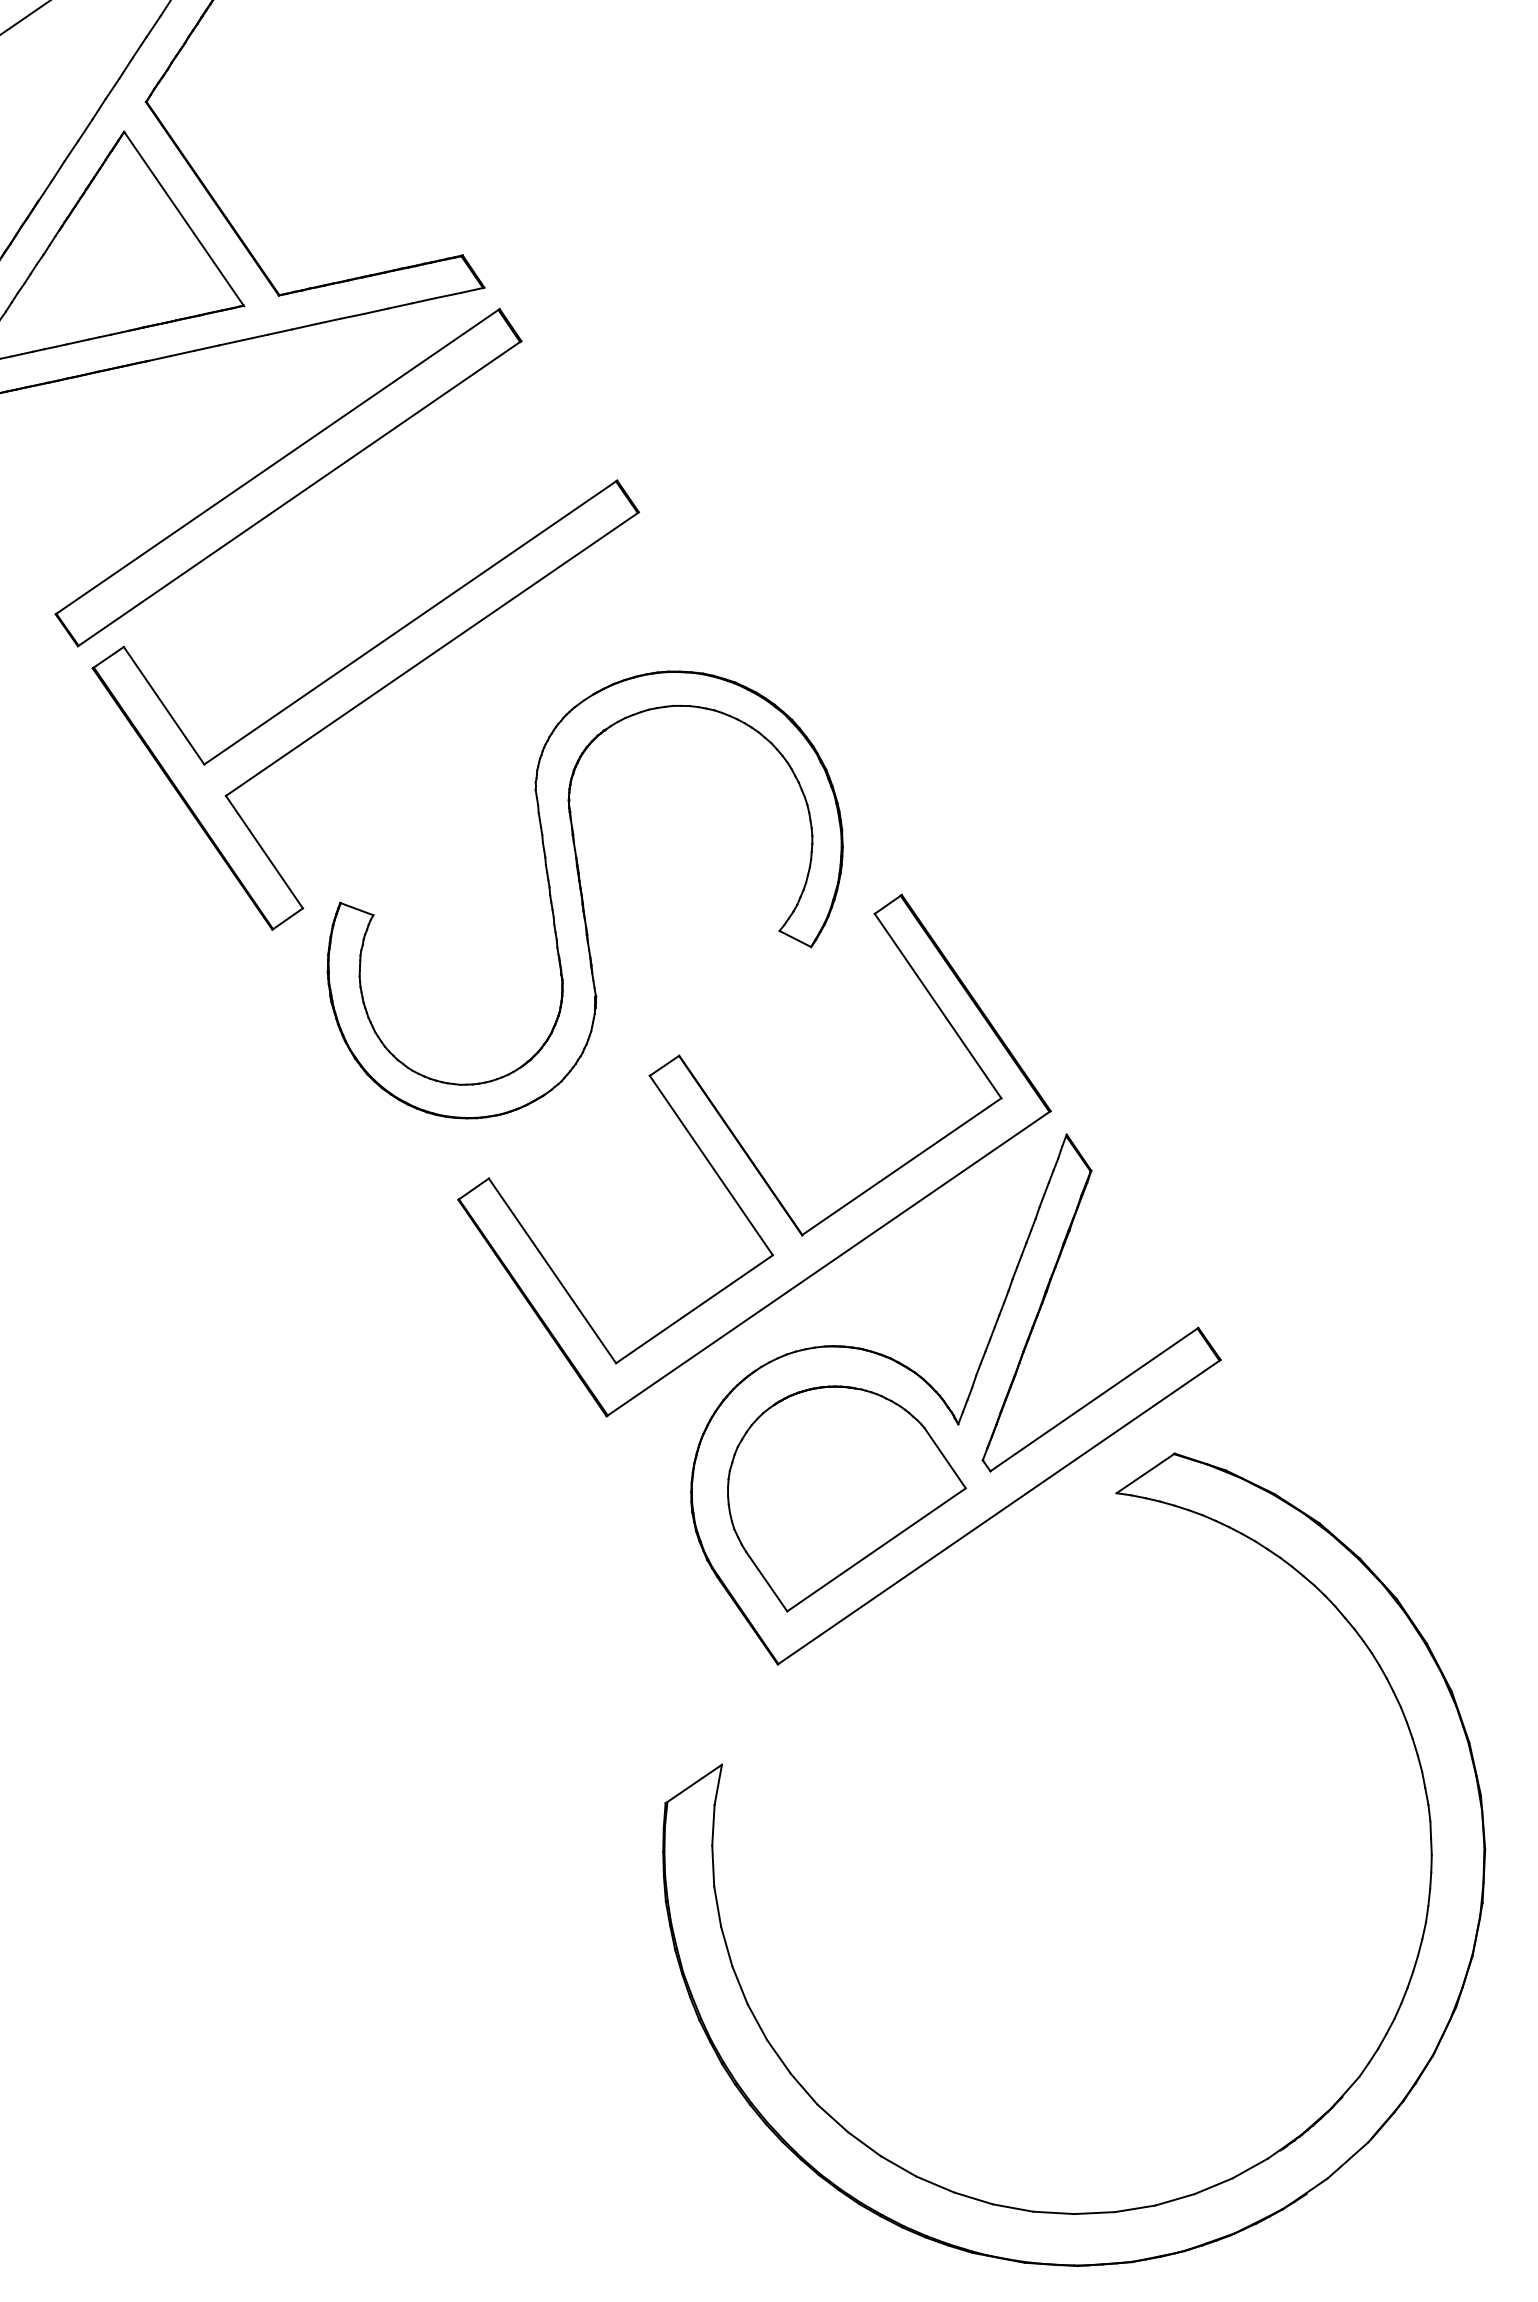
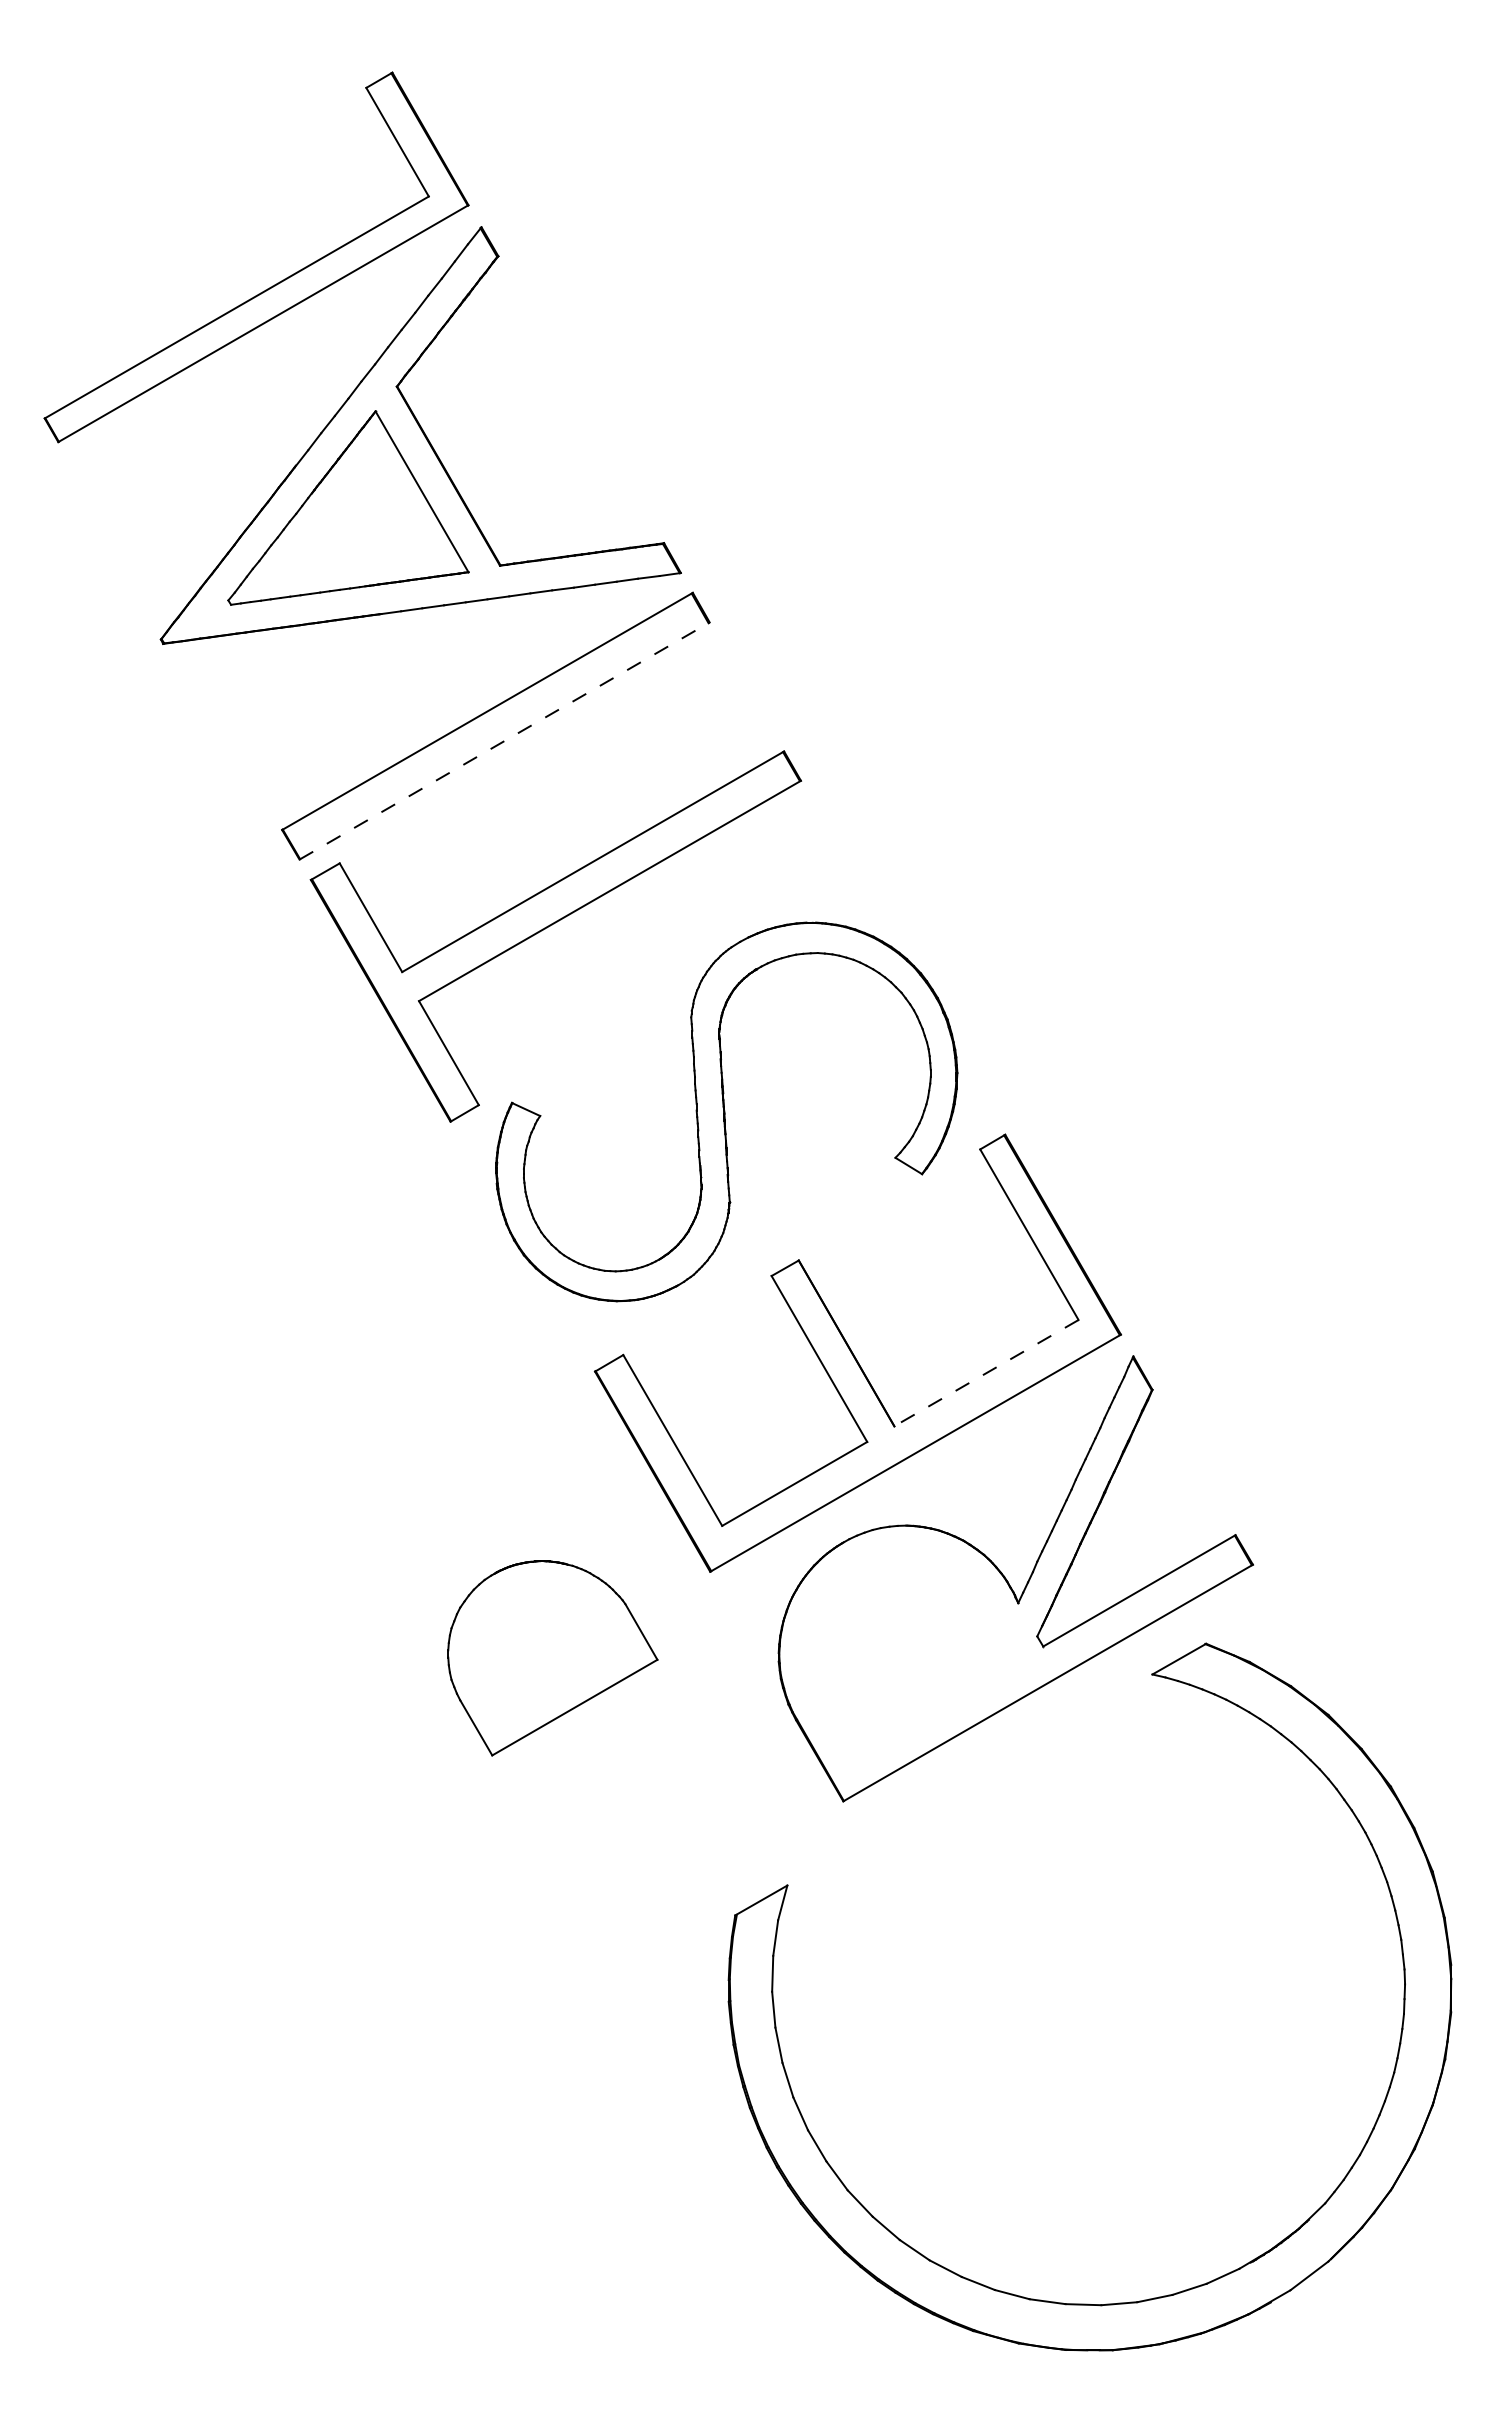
line: (299, 494) -> (504, 741), solid -> dashed
line: (901, 1167) -> (986, 1373), solid -> dashed
part: (846, 1496) -> (552, 1658), moved

